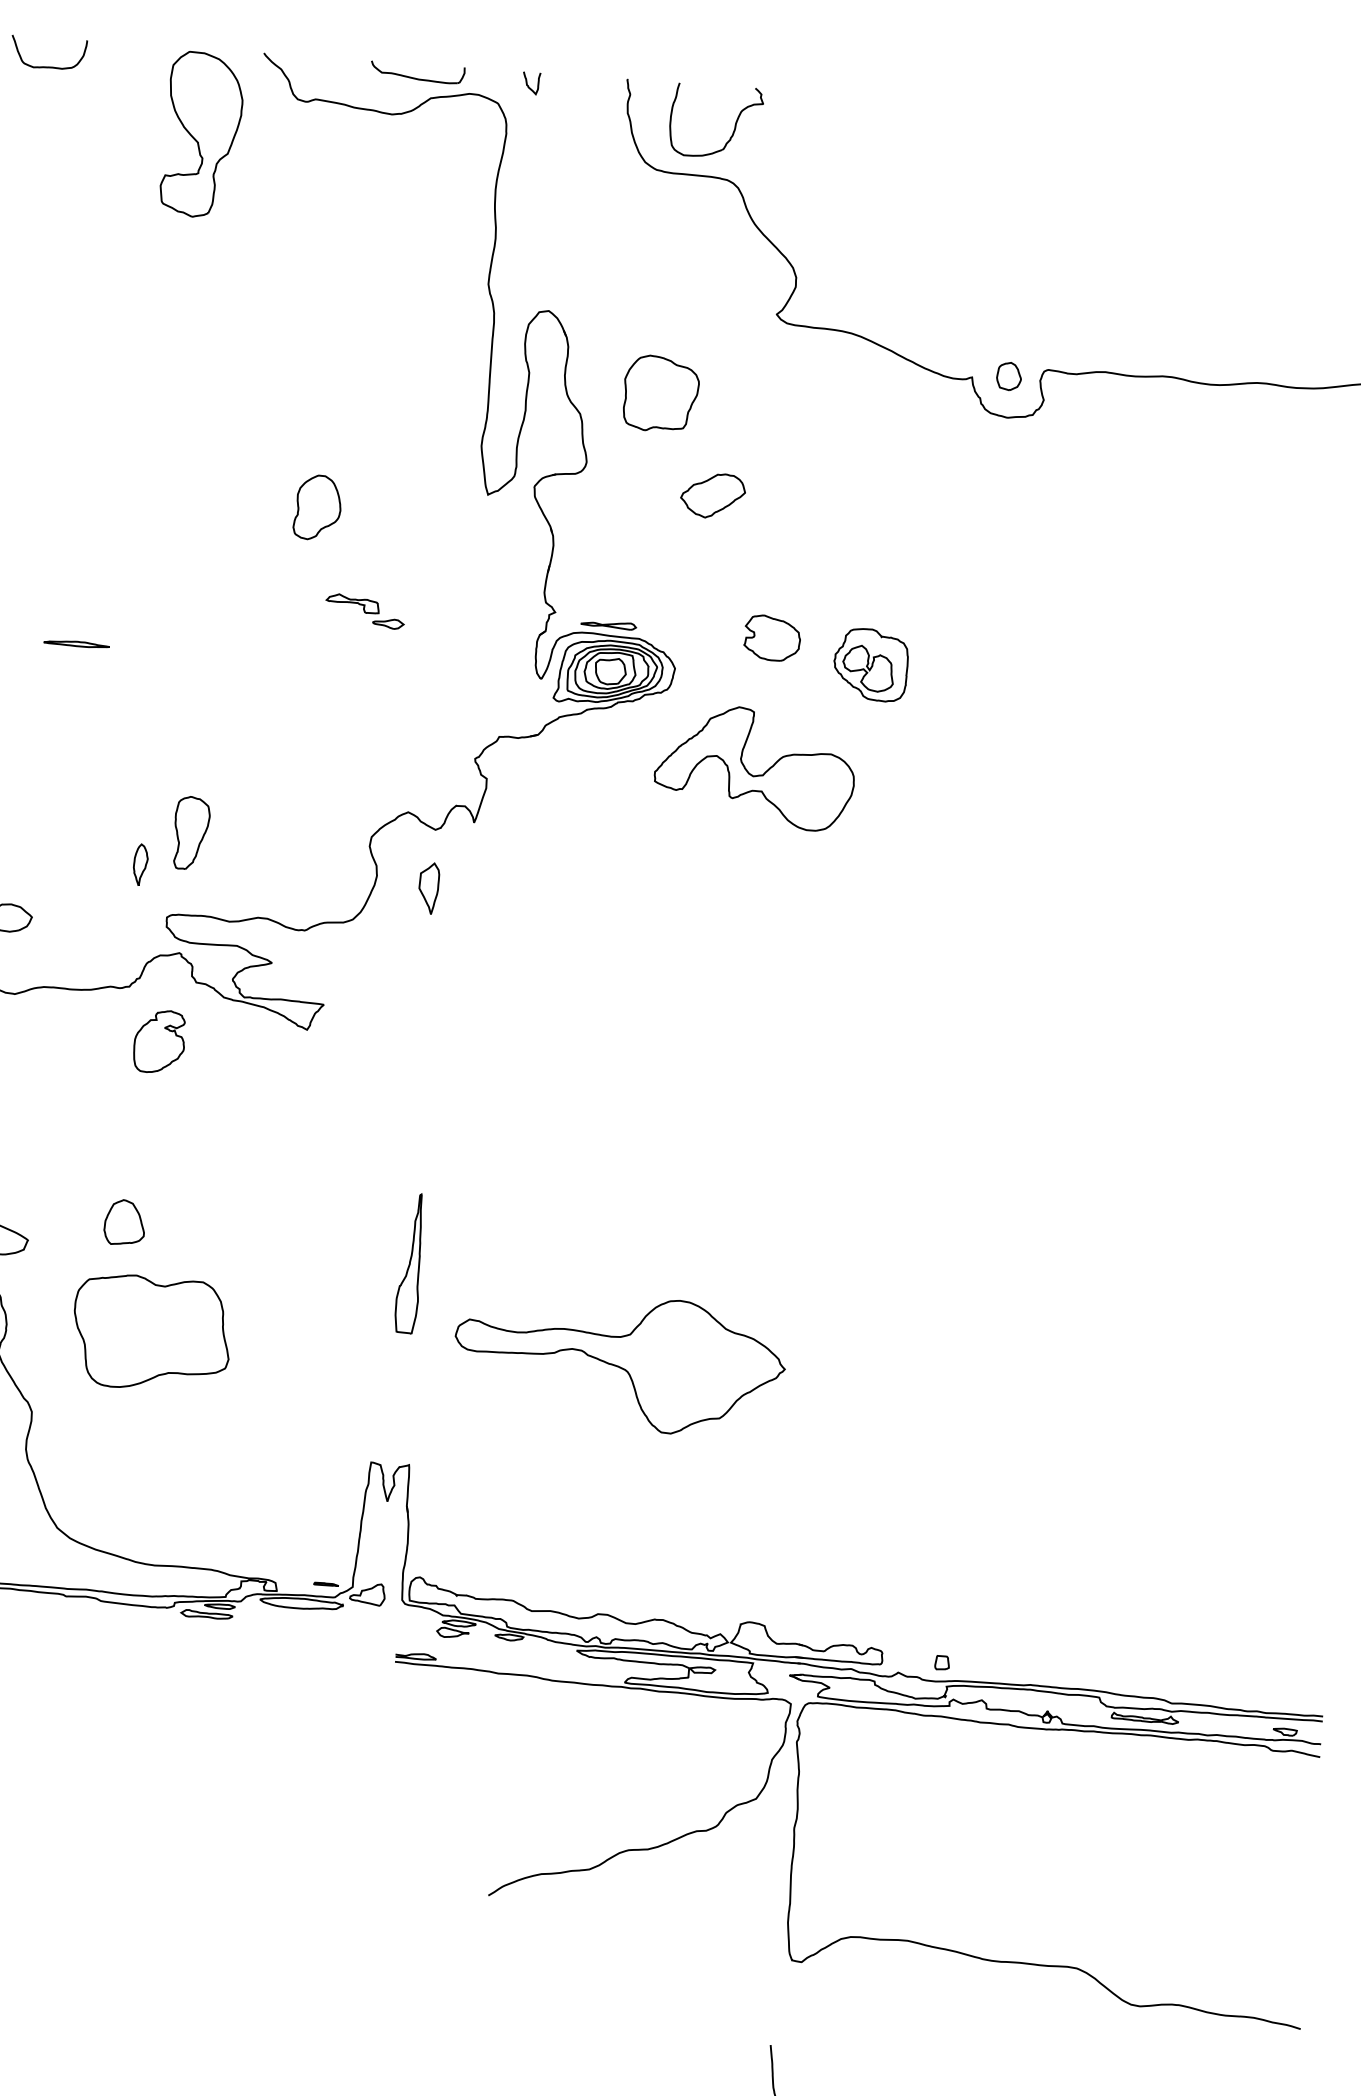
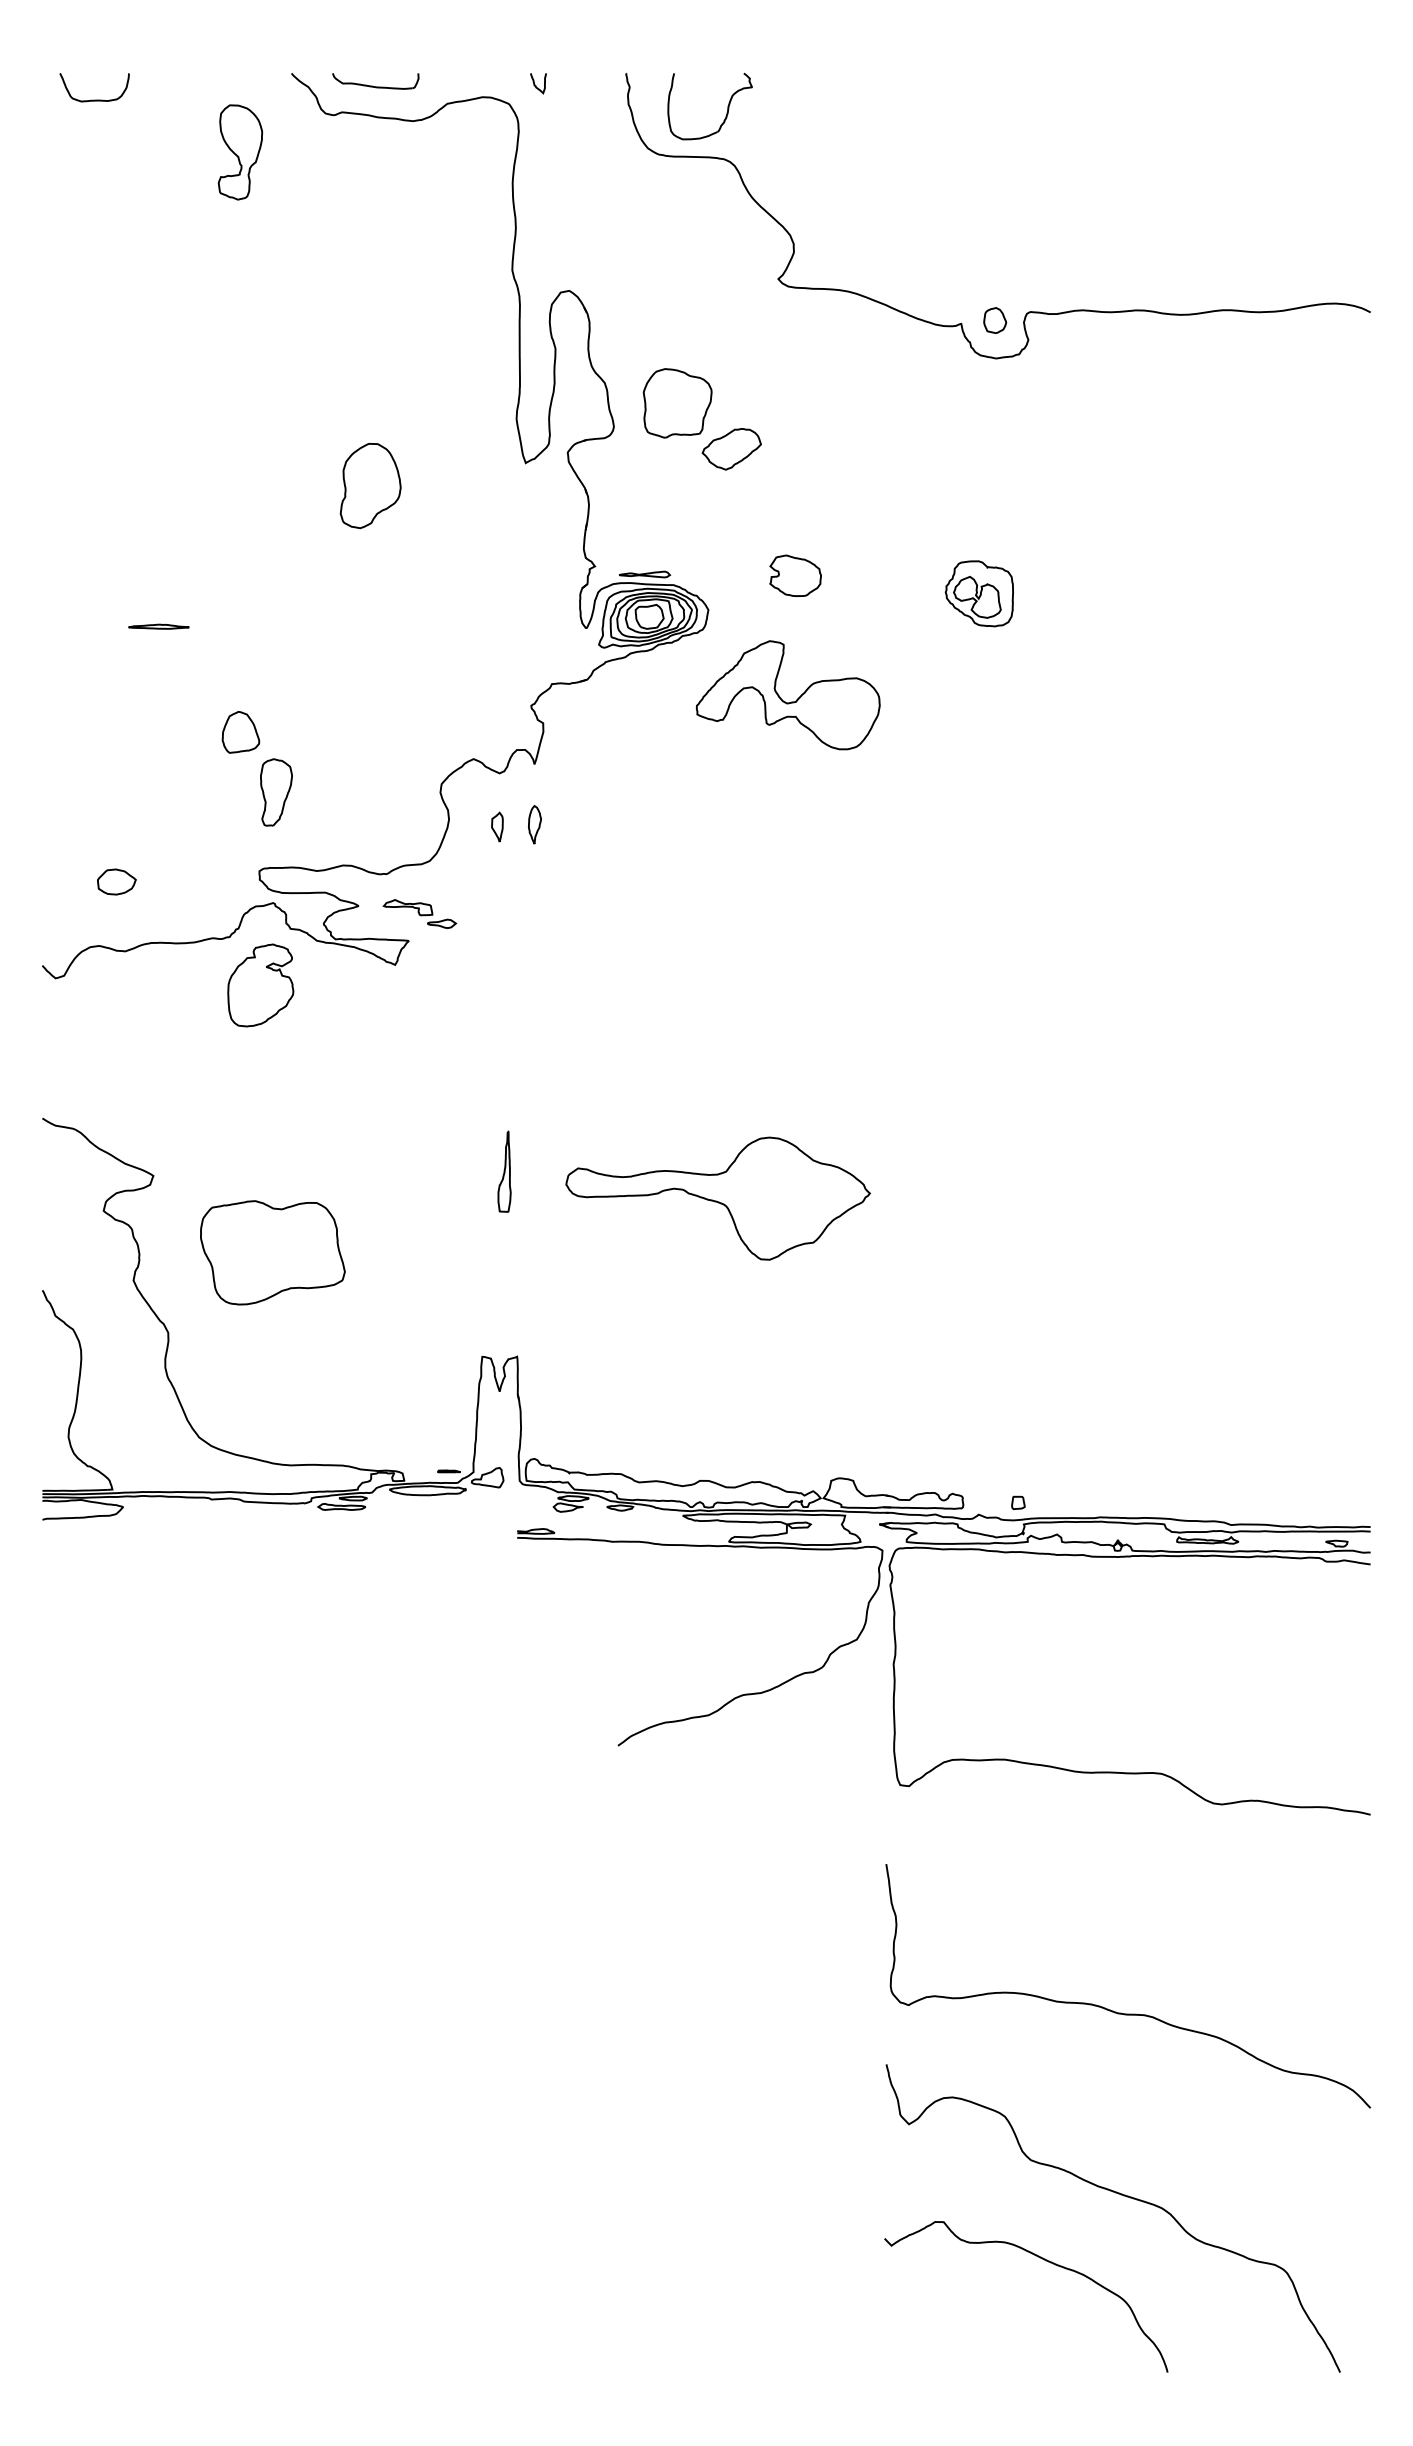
part: (417, 72) -> (375, 81), moved
part: (202, 135) -> (240, 152), size x0.62
part: (660, 394) -> (677, 403), moved
part: (317, 508) -> (370, 486), size x1.43
part: (364, 610) -> (419, 913), moved
part: (869, 664) -> (978, 593), moved
part: (140, 864) -> (534, 824), moved
part: (429, 887) -> (497, 826), size x0.62
part: (159, 1041) -> (260, 985), size x1.43
part: (124, 1222) -> (240, 732), moved
part: (409, 1262) -> (504, 1171), size x0.62
part: (618, 1362) -> (717, 1198), moved

